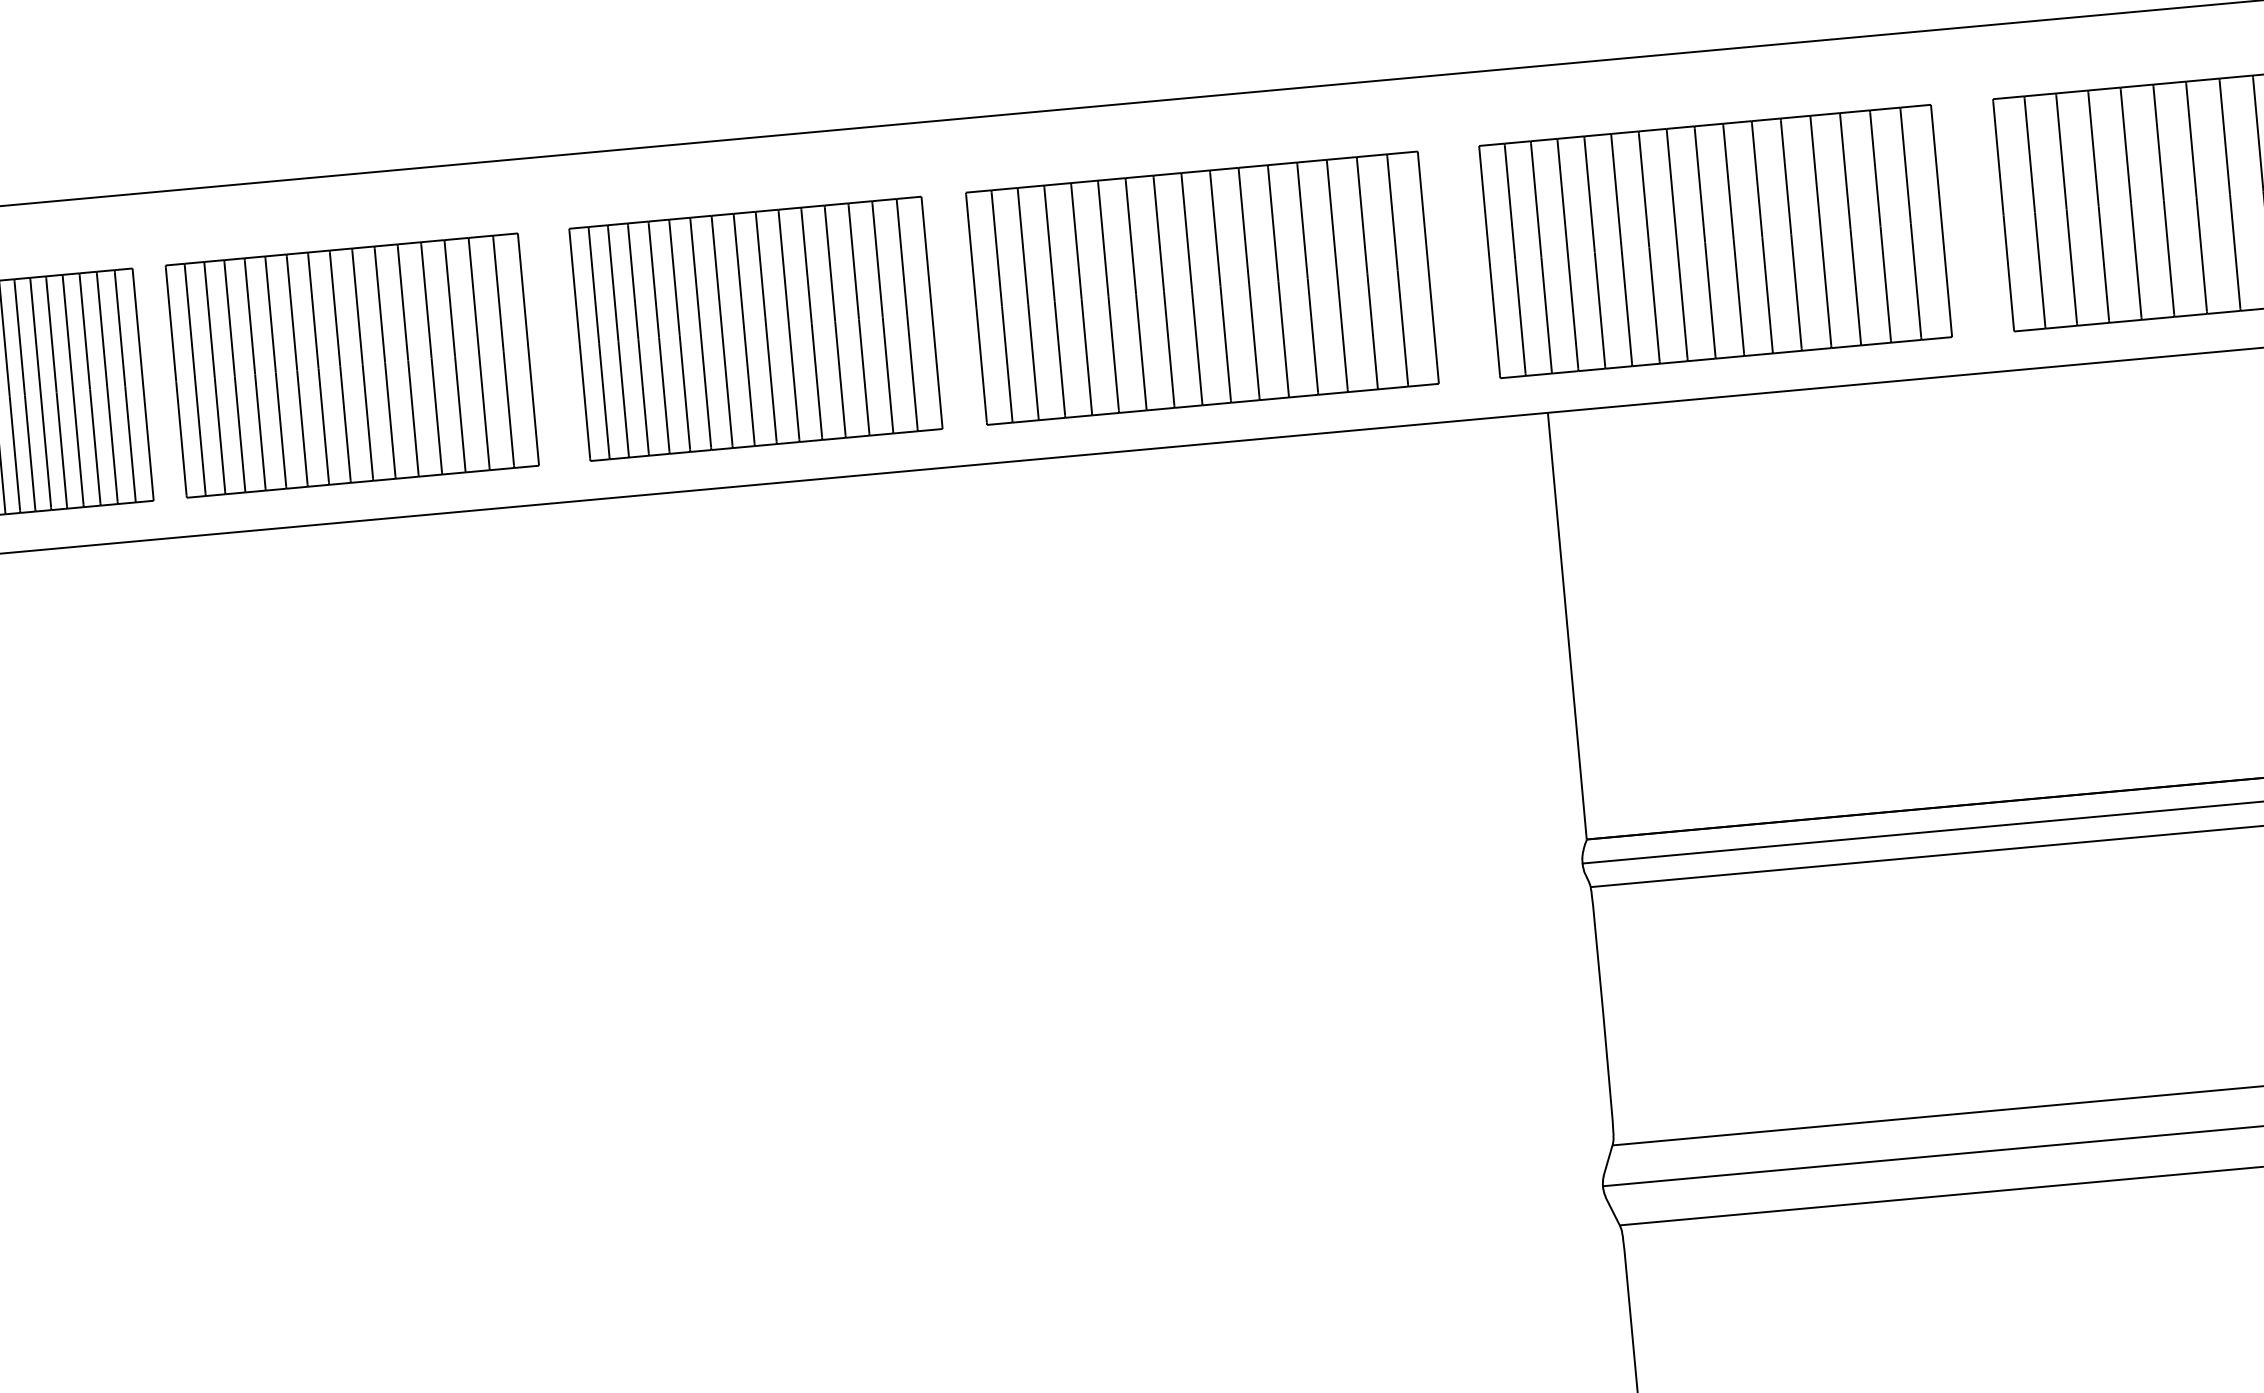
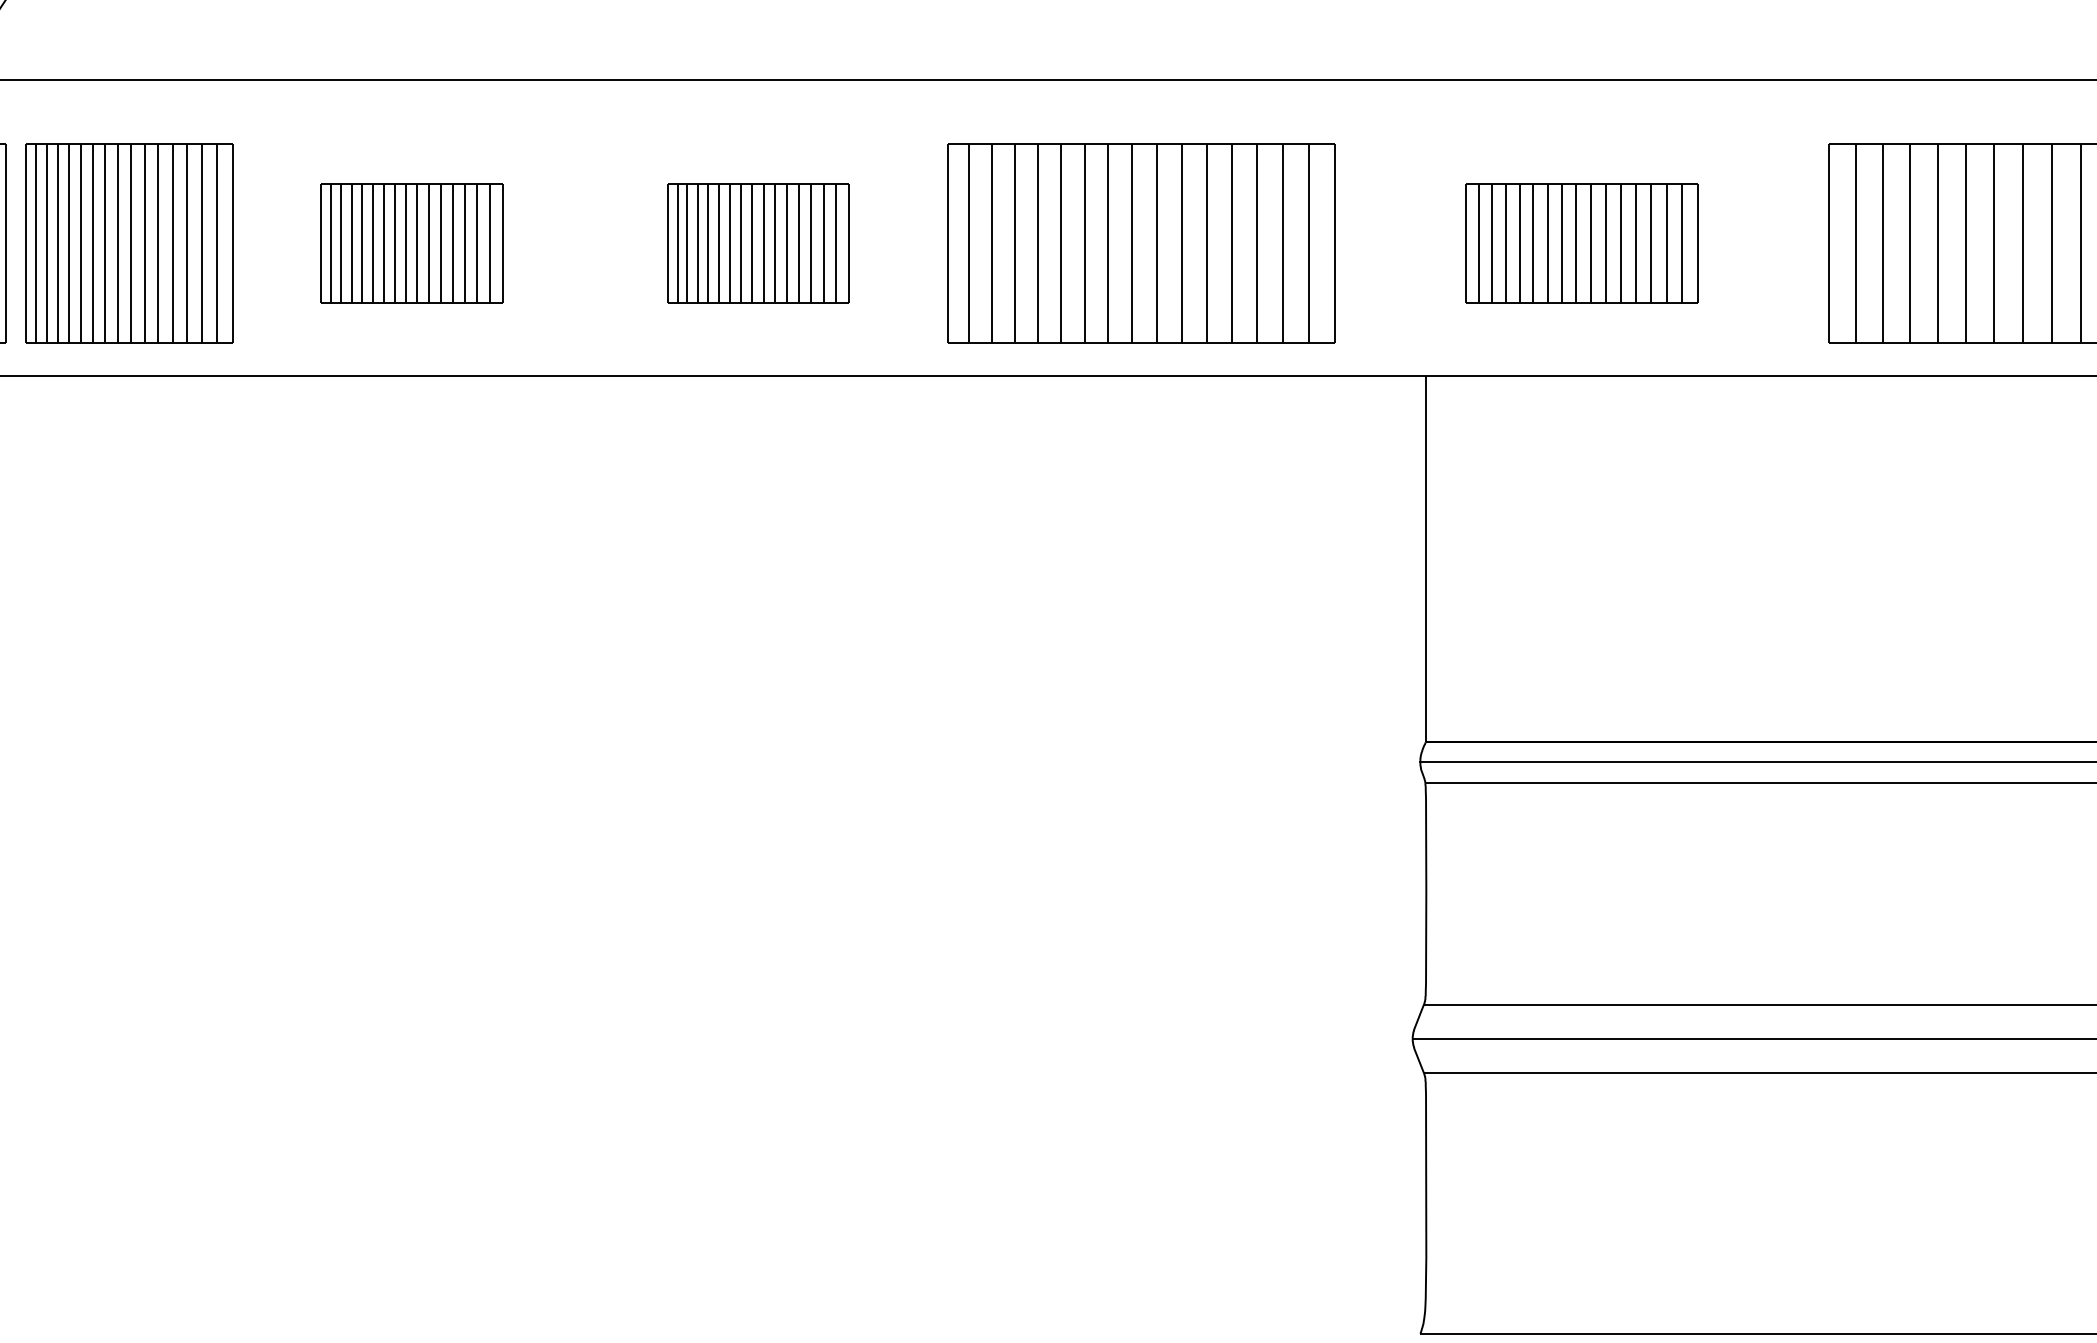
part: (1715, 241) -> (1581, 243), size x0.6
part: (754, 329) -> (757, 243), size x0.6
part: (351, 365) -> (411, 243), size x0.6

